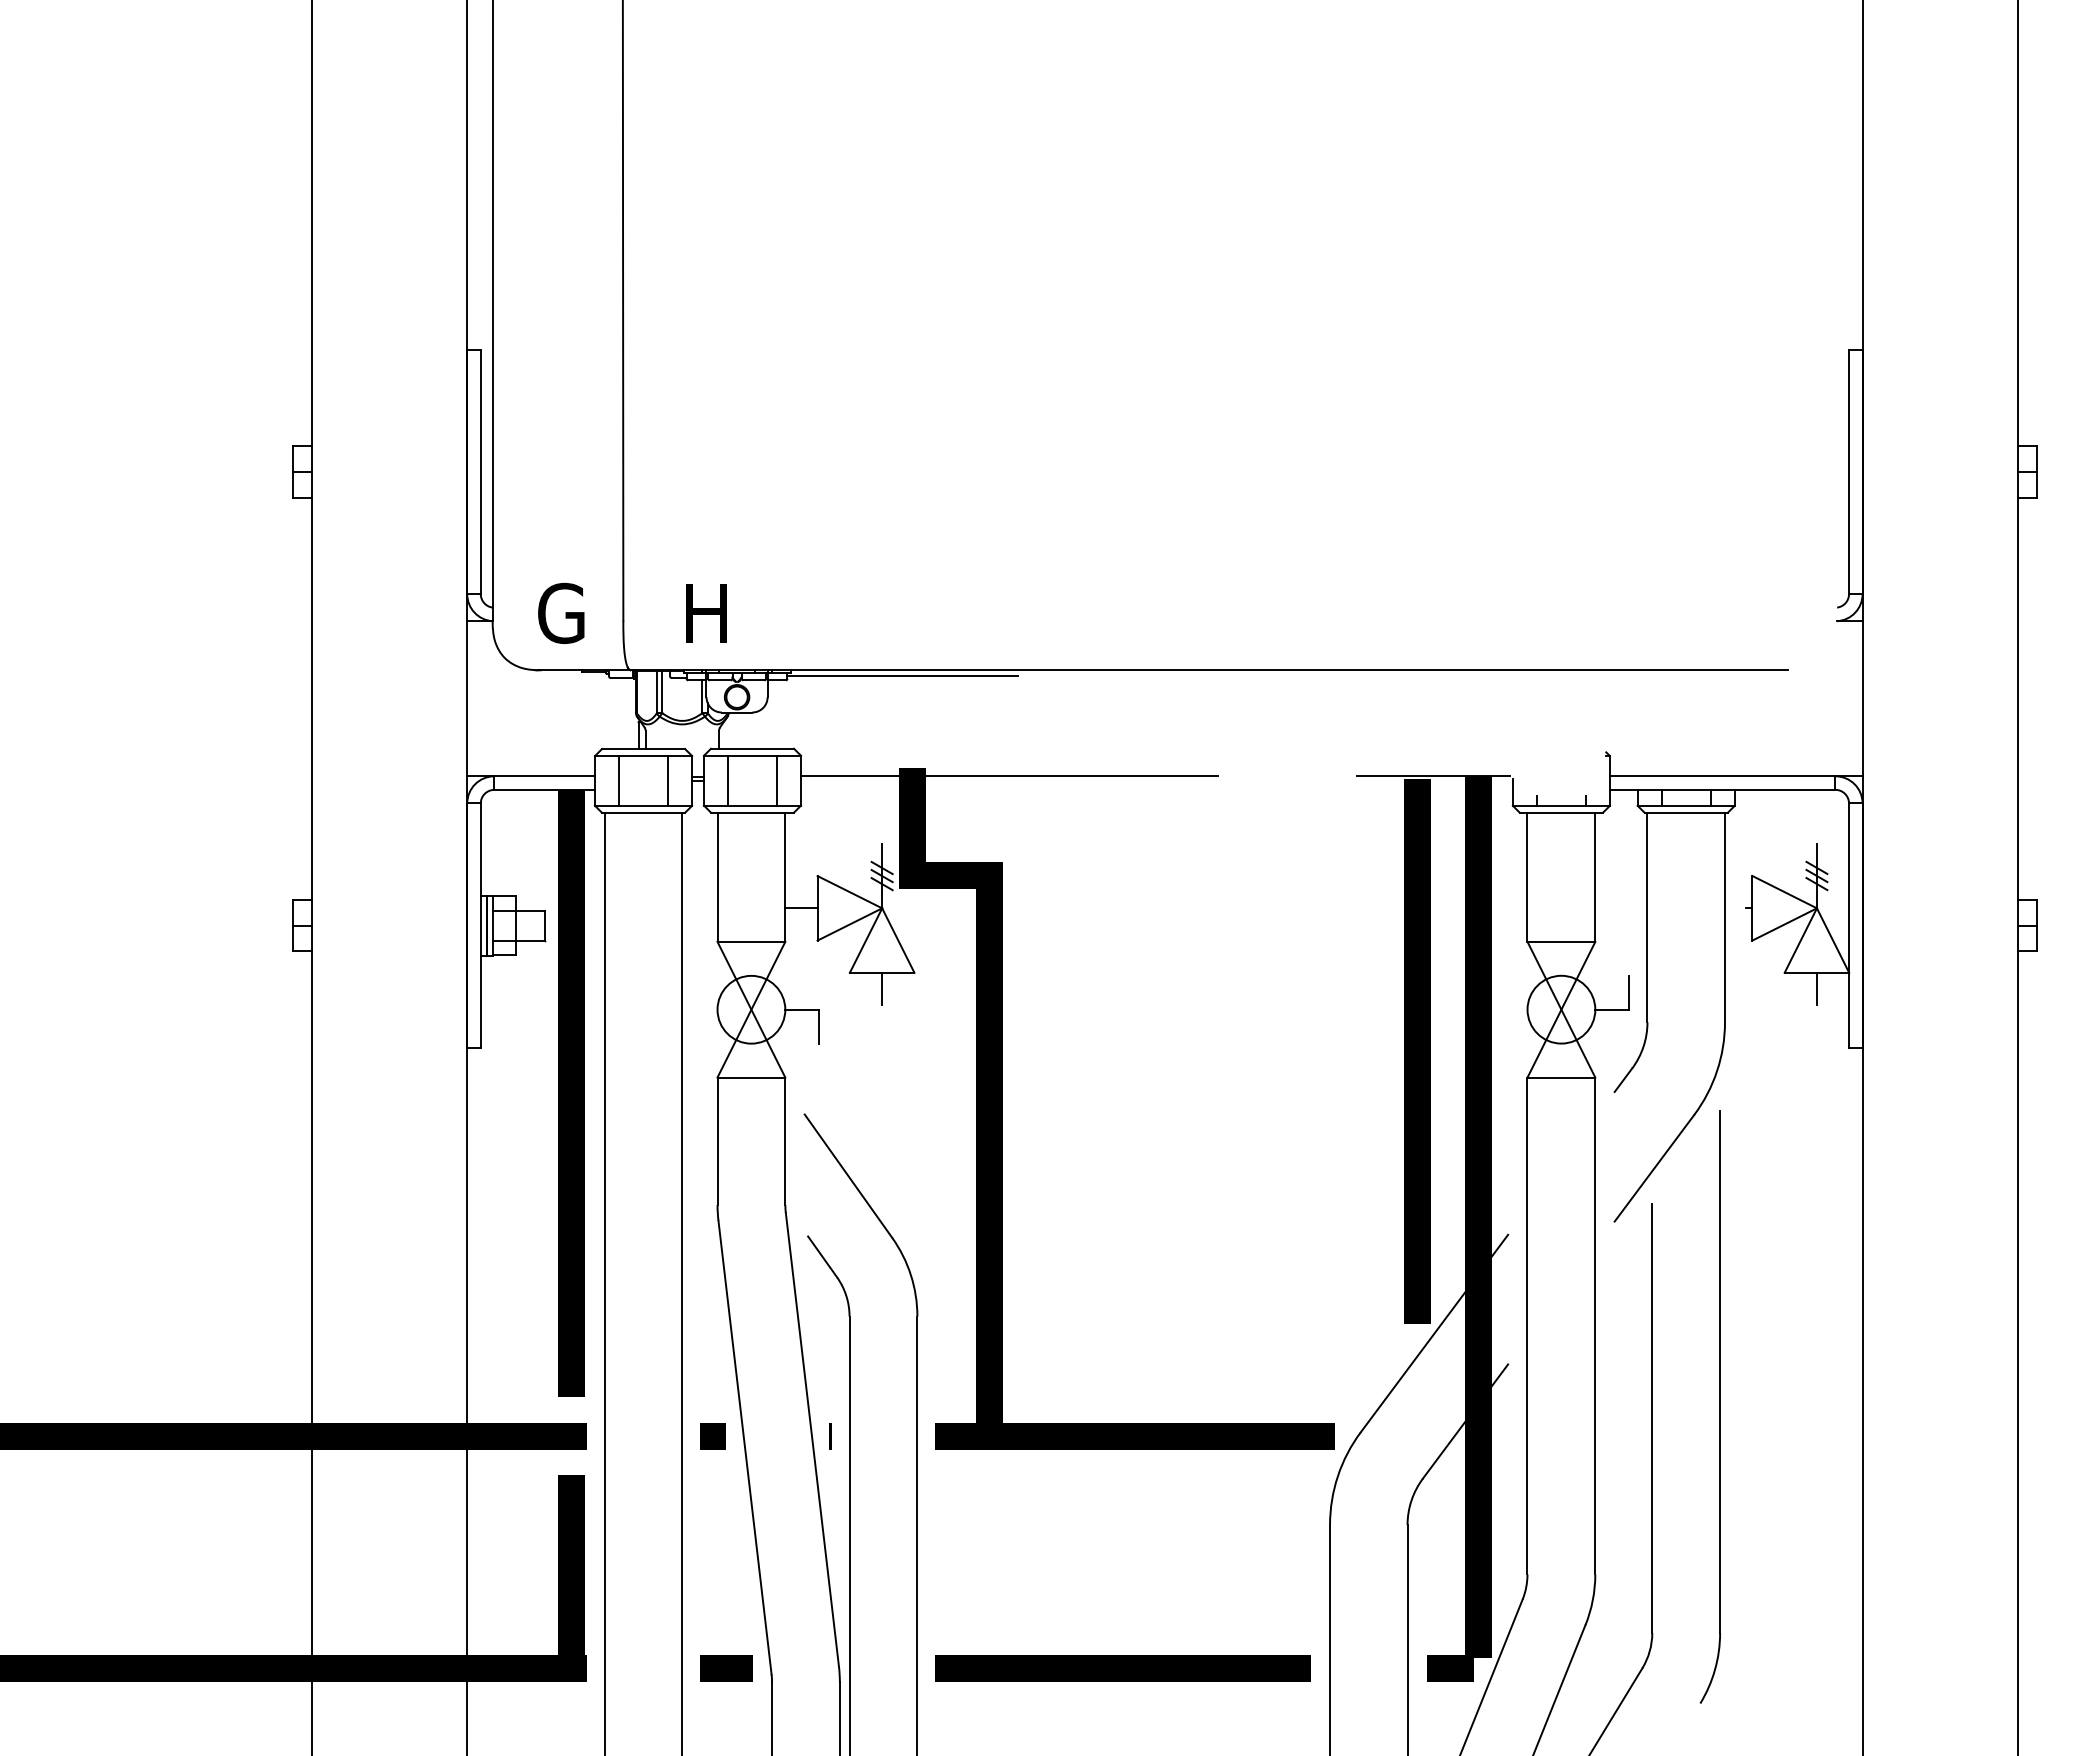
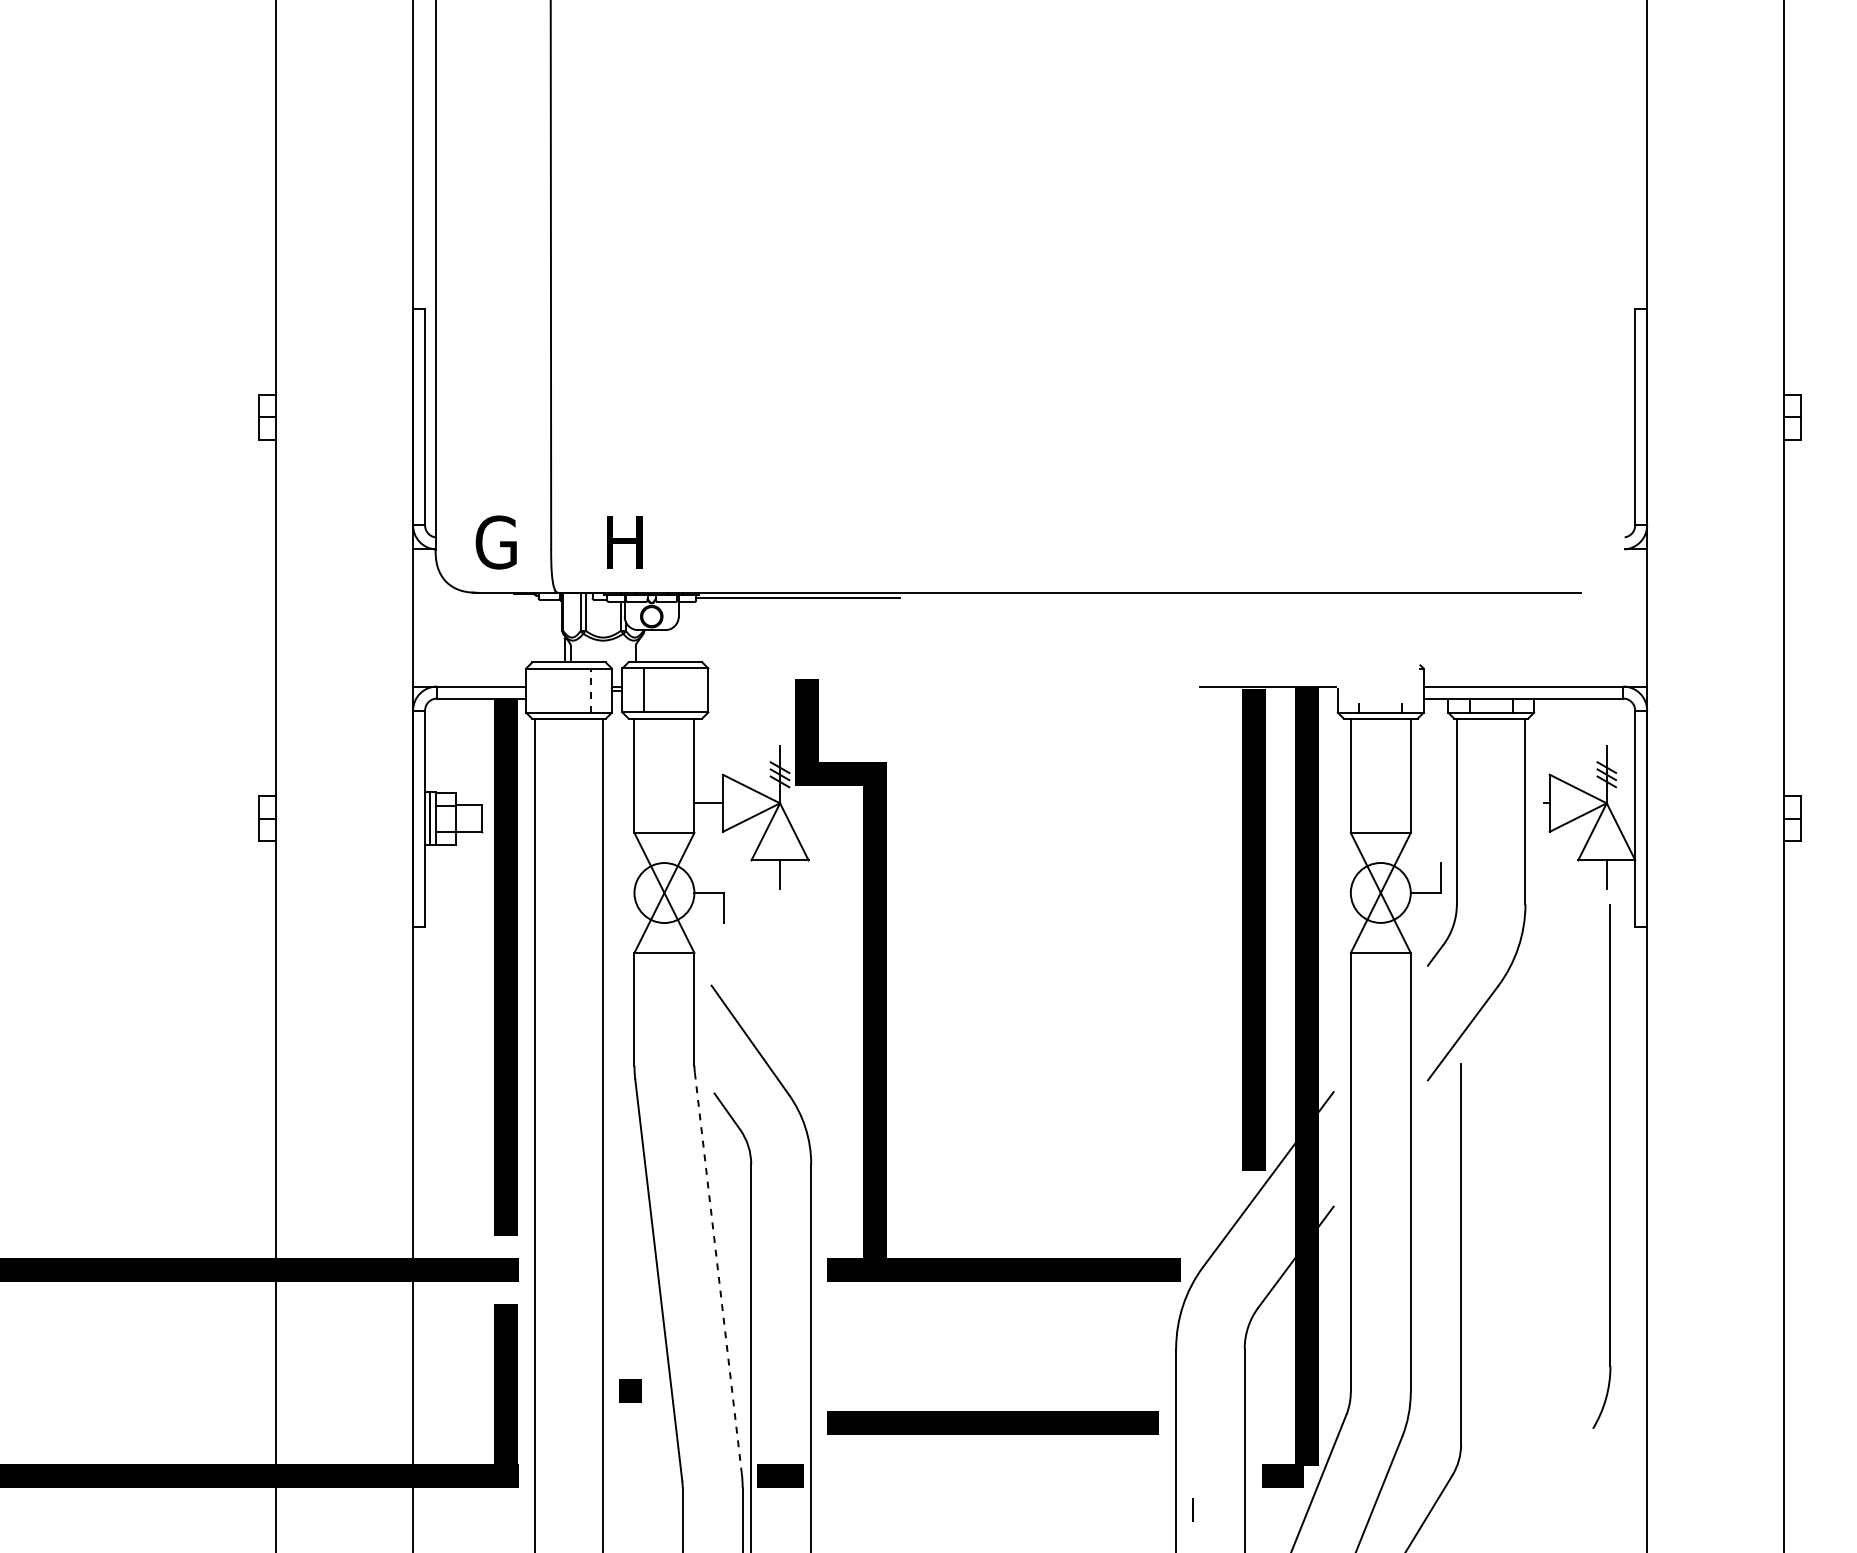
line: (1009, 776) -> (892, 686), removed
line: (619, 780) -> (547, 690), removed
line: (667, 780) -> (590, 690), solid -> dashed
line: (776, 780) -> (686, 690), removed
part: (1719, 1406) -> (1609, 1166), moved
line: (712, 1436) -> (630, 1391), moved
line: (830, 1436) -> (1192, 1510), moved
line: (812, 1440) -> (718, 1273), solid -> dashed
line: (726, 1668) -> (780, 1475), moved
line: (1122, 1668) -> (992, 1422), moved

